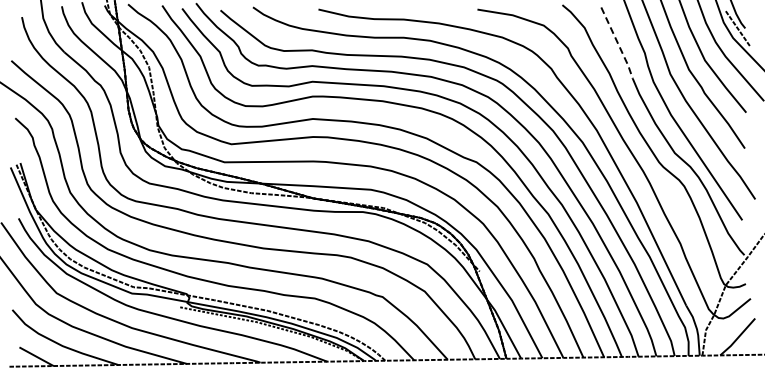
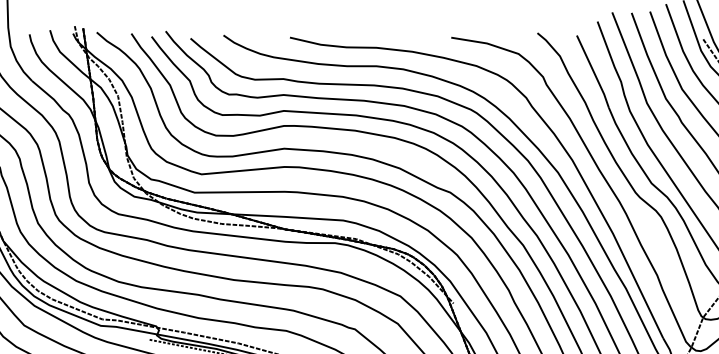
line: (618, 43) -> (594, 72), dashed -> solid

